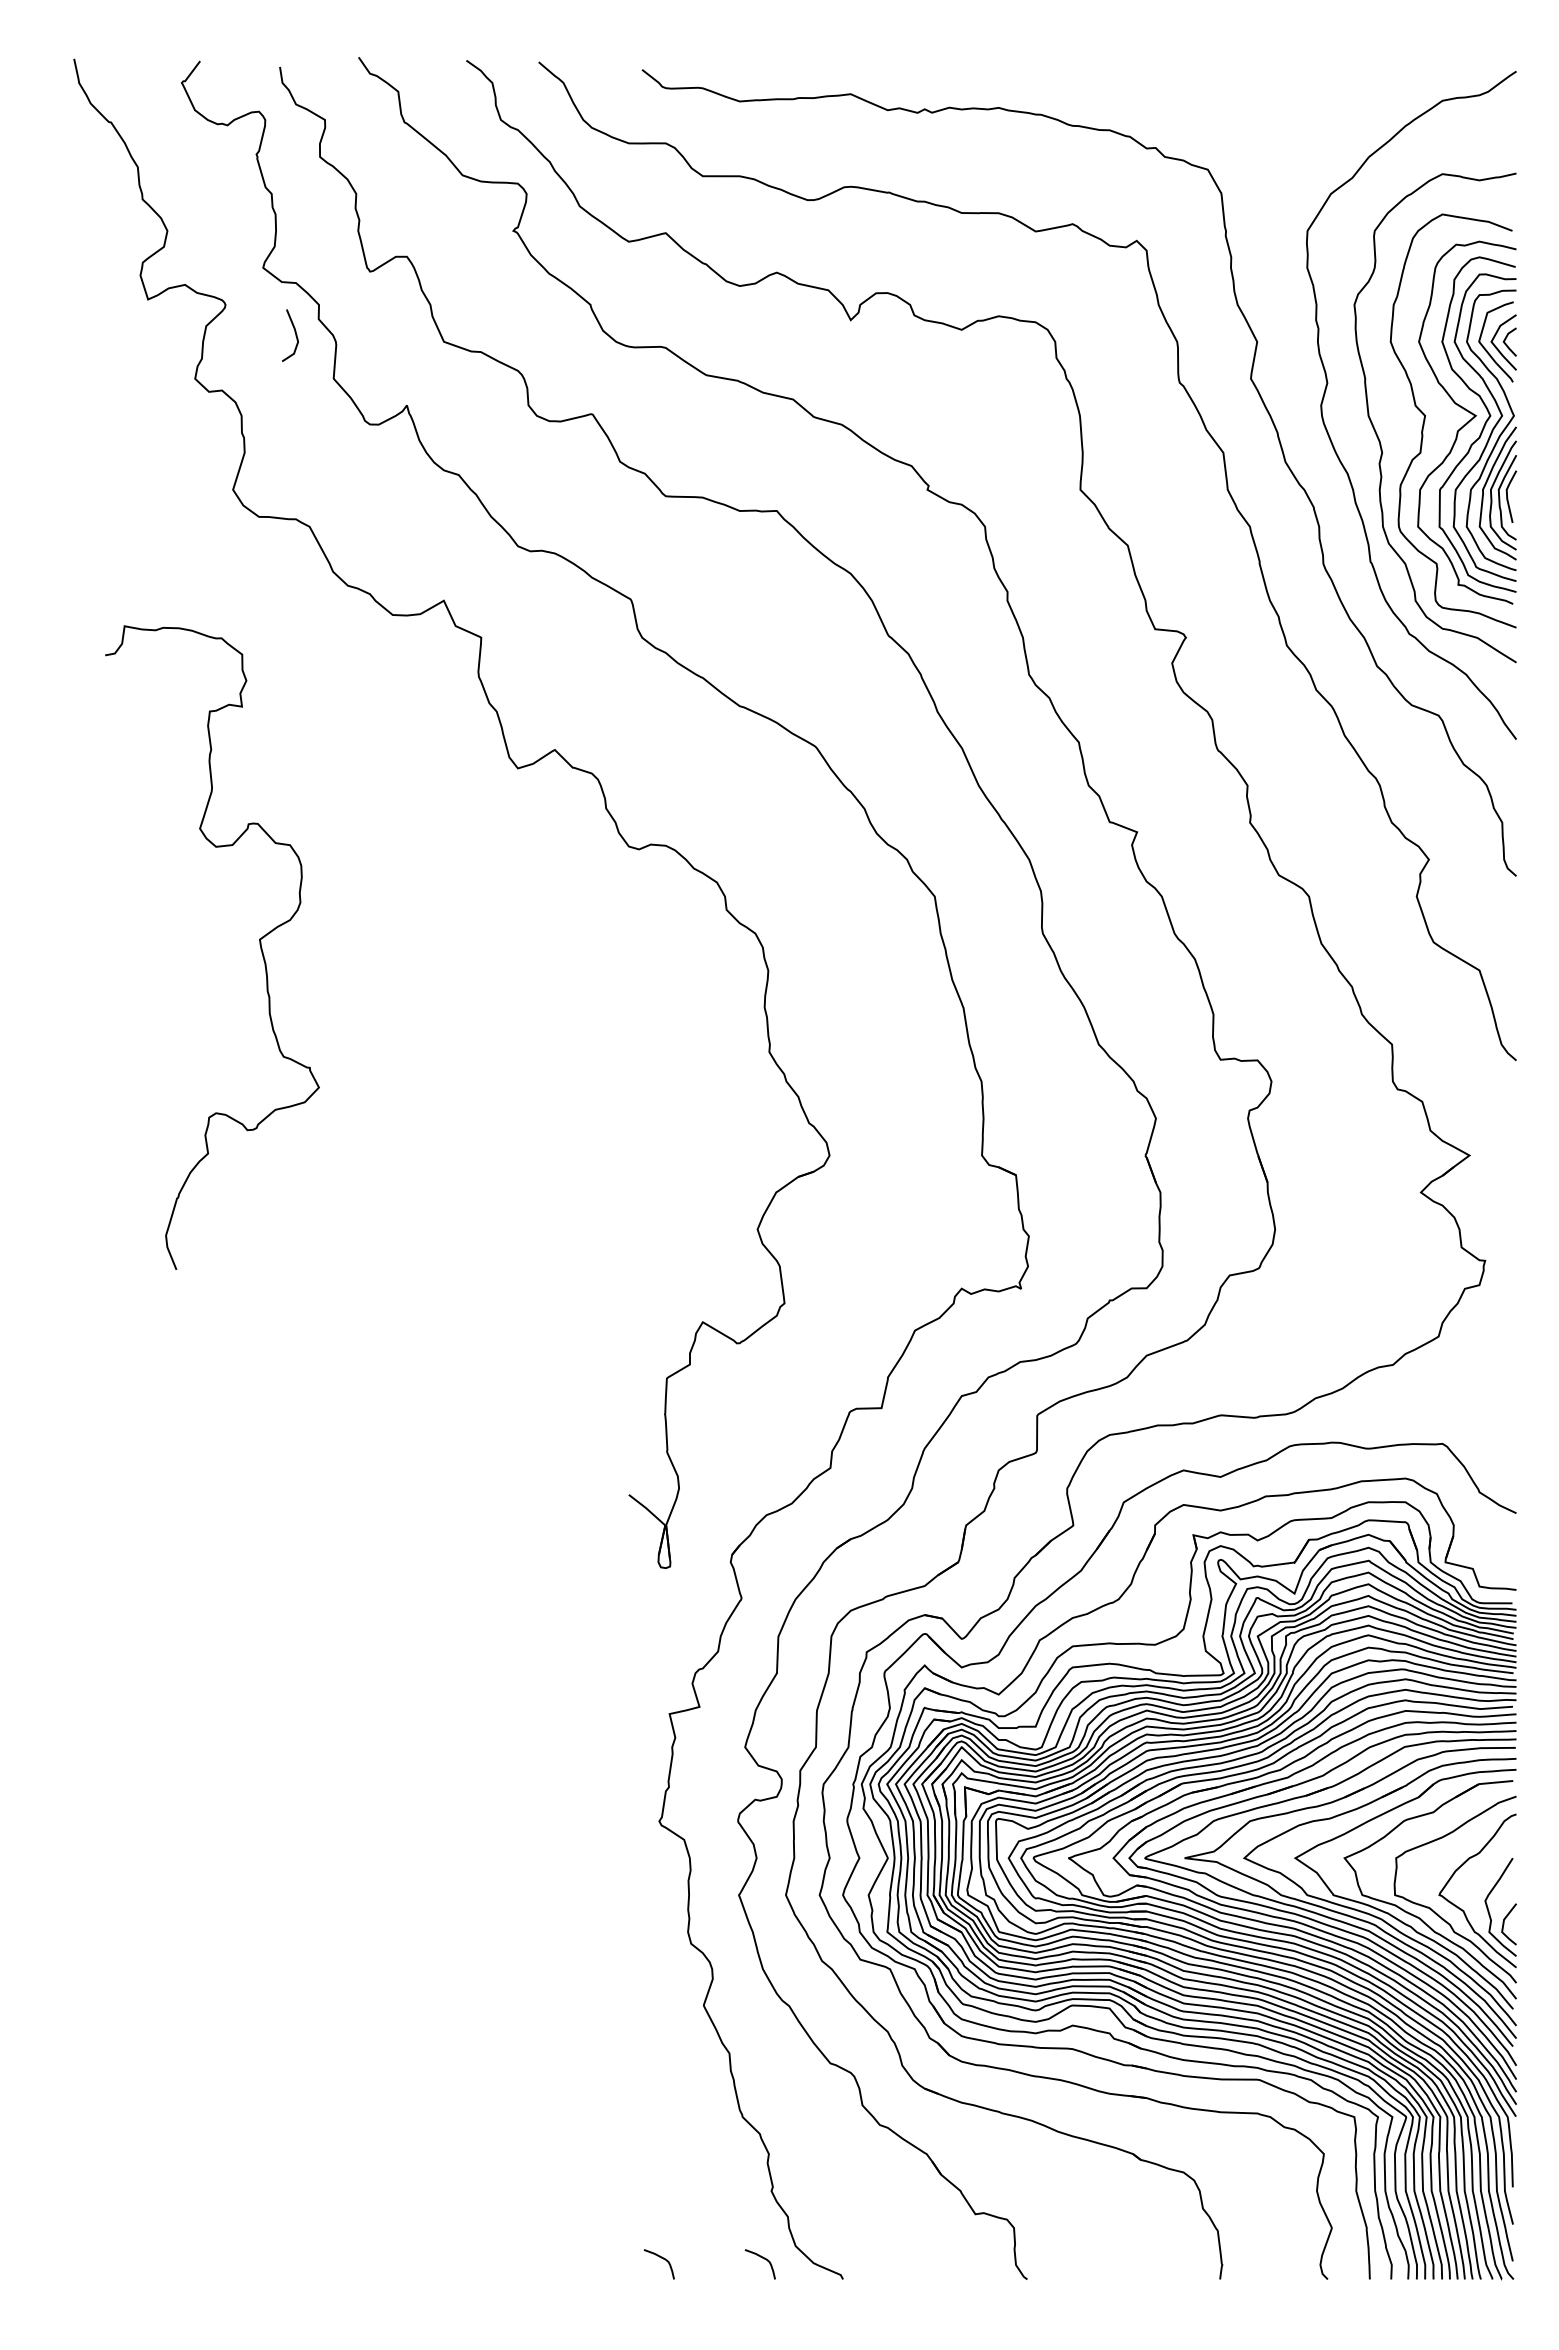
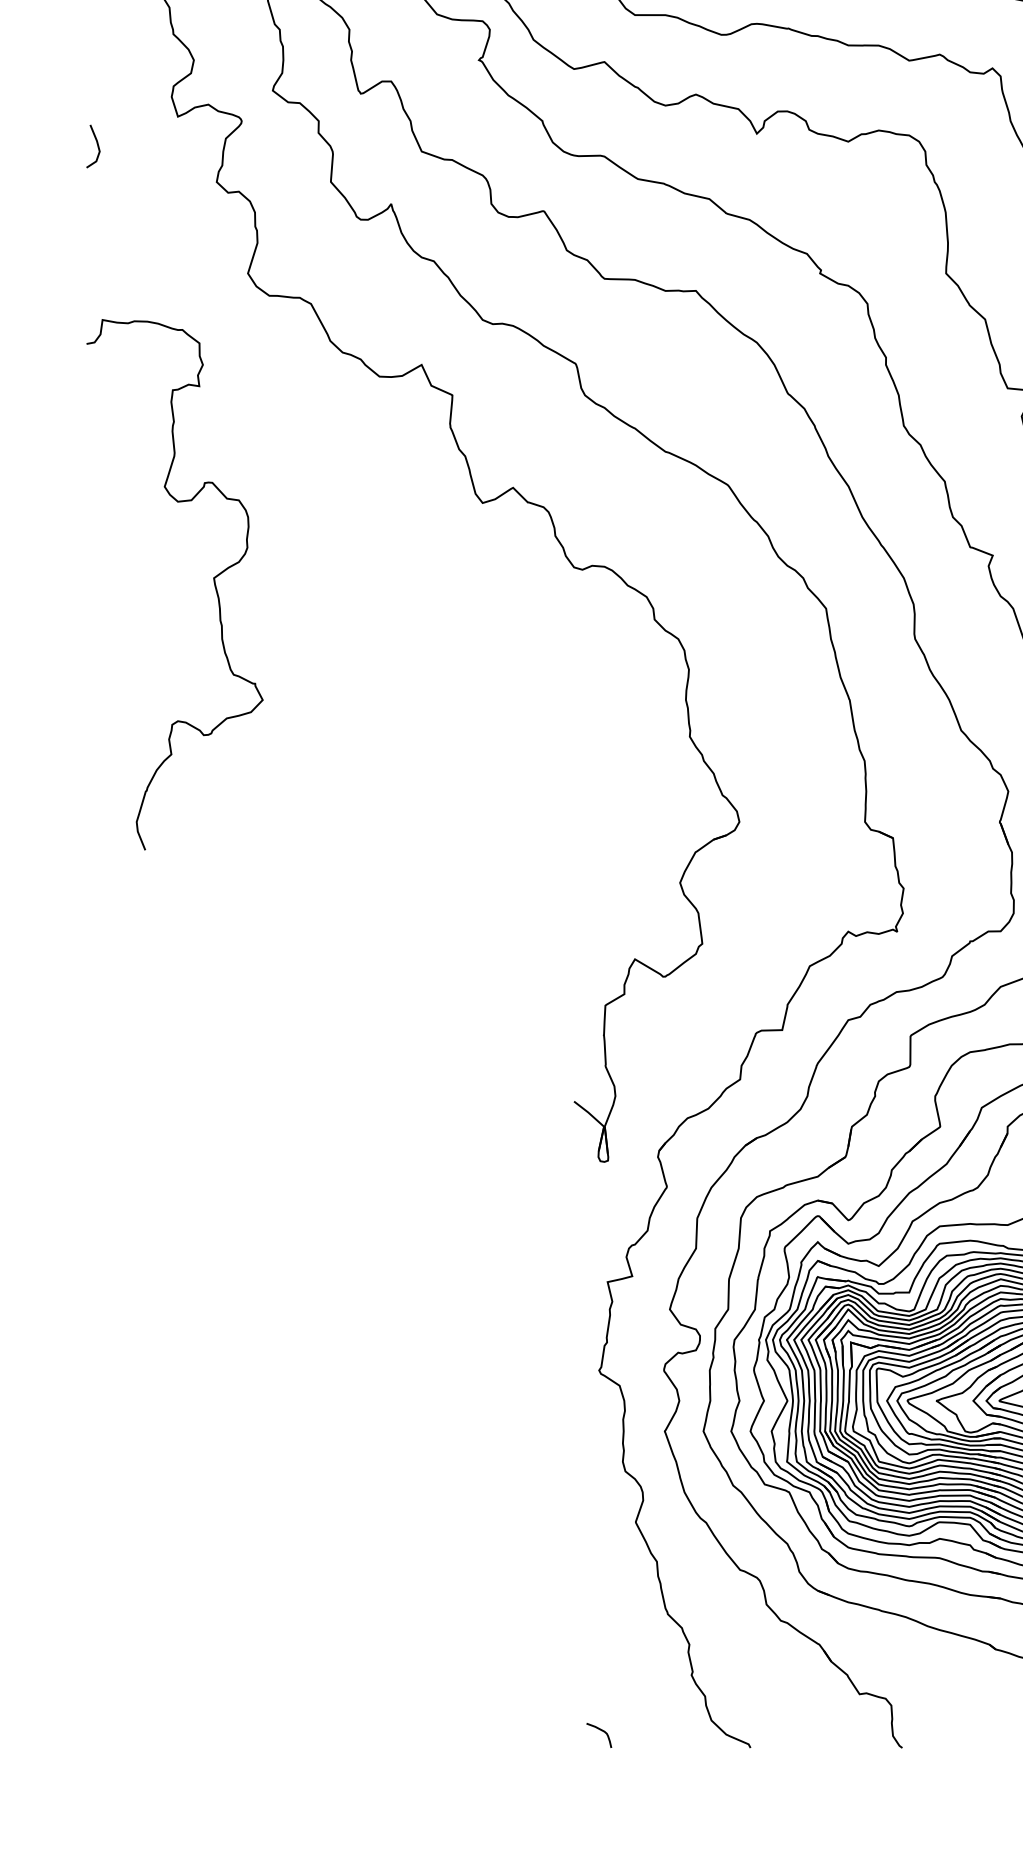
line: (294, 332) -> (96, 143), moved
curve: (259, 945) -> (213, 583), moved
curve: (762, 2258) -> (684, 1730), removed

